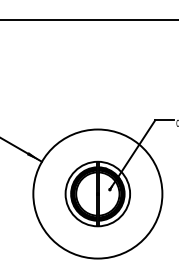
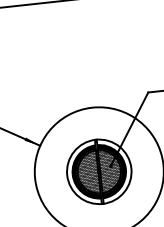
hatch: (97, 193) -> (98, 171), added

